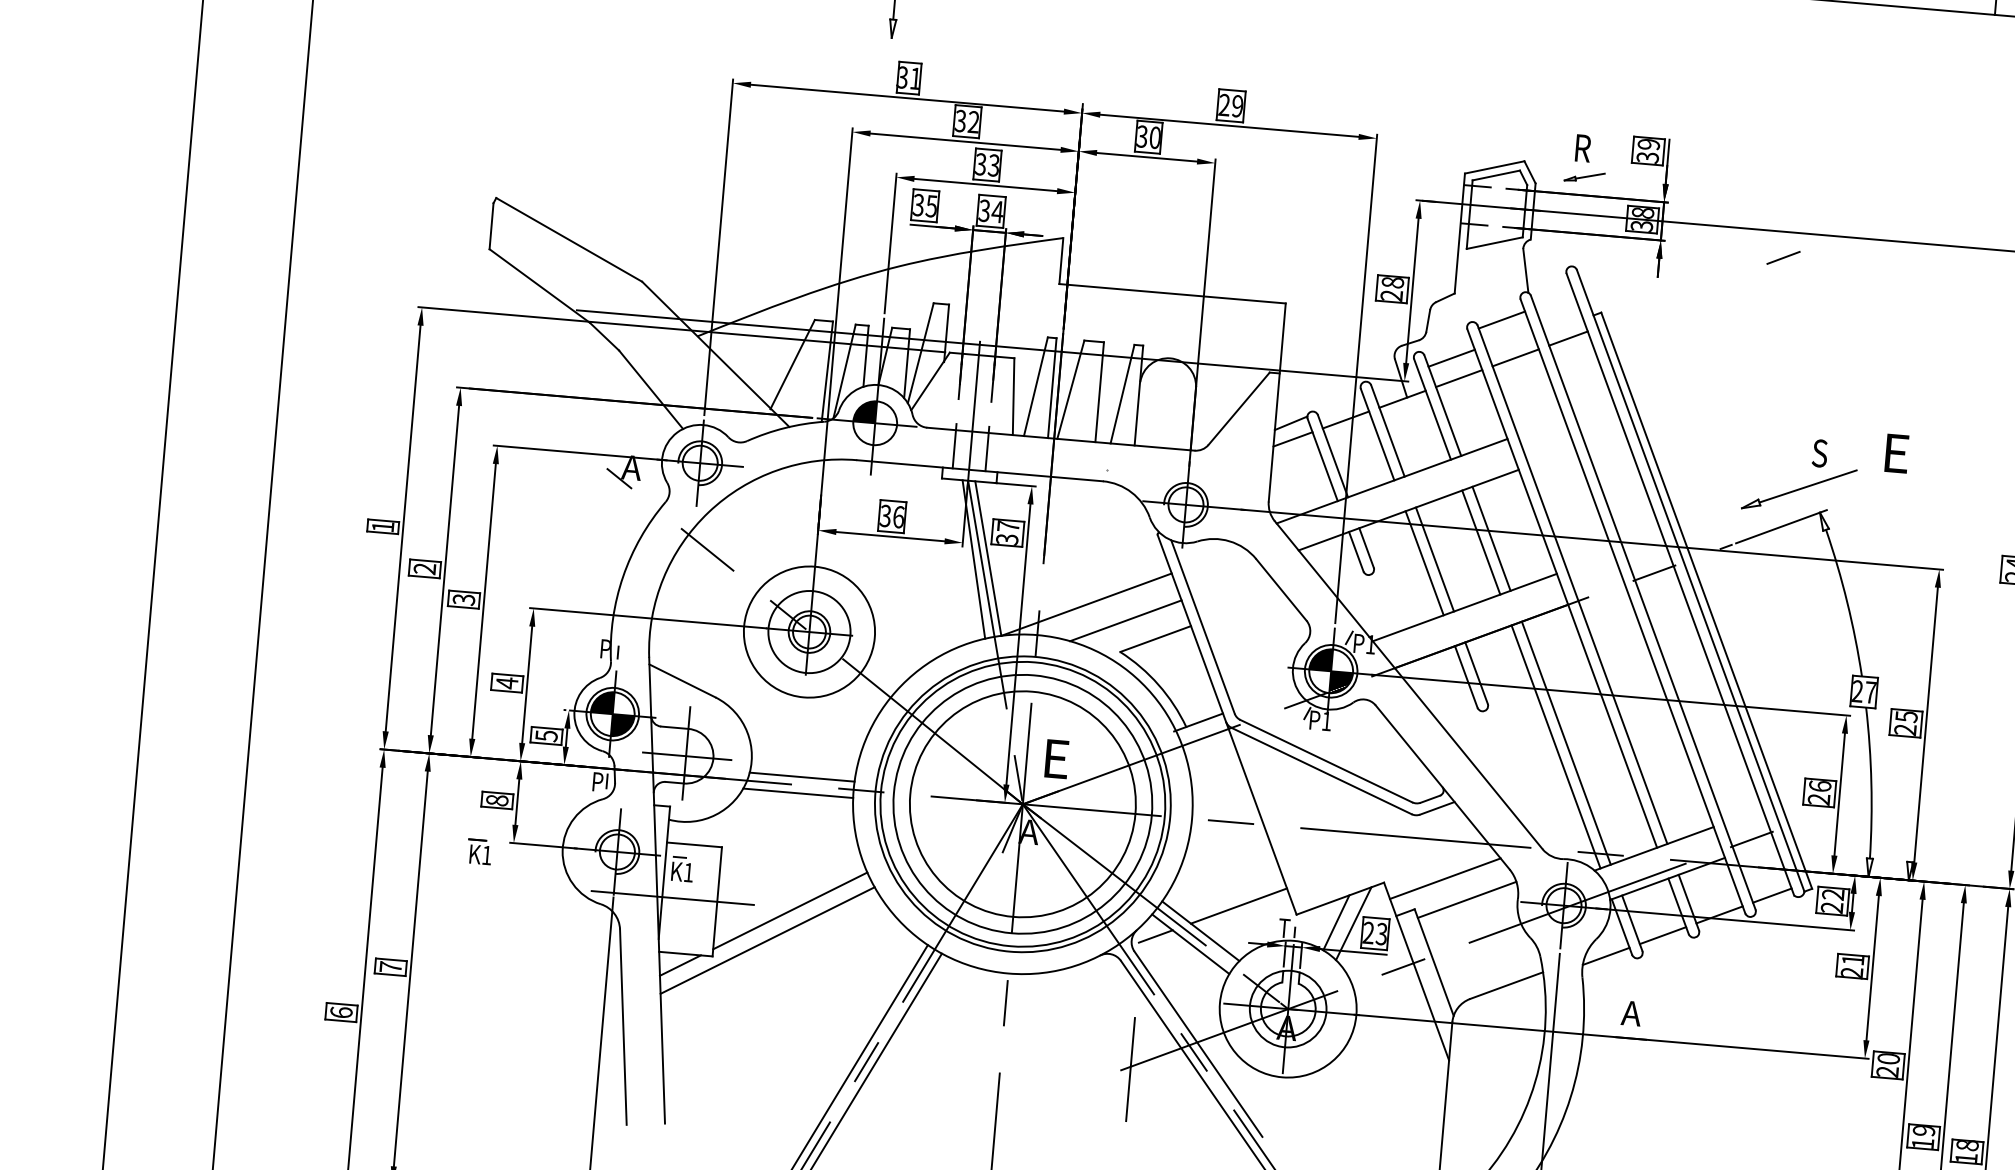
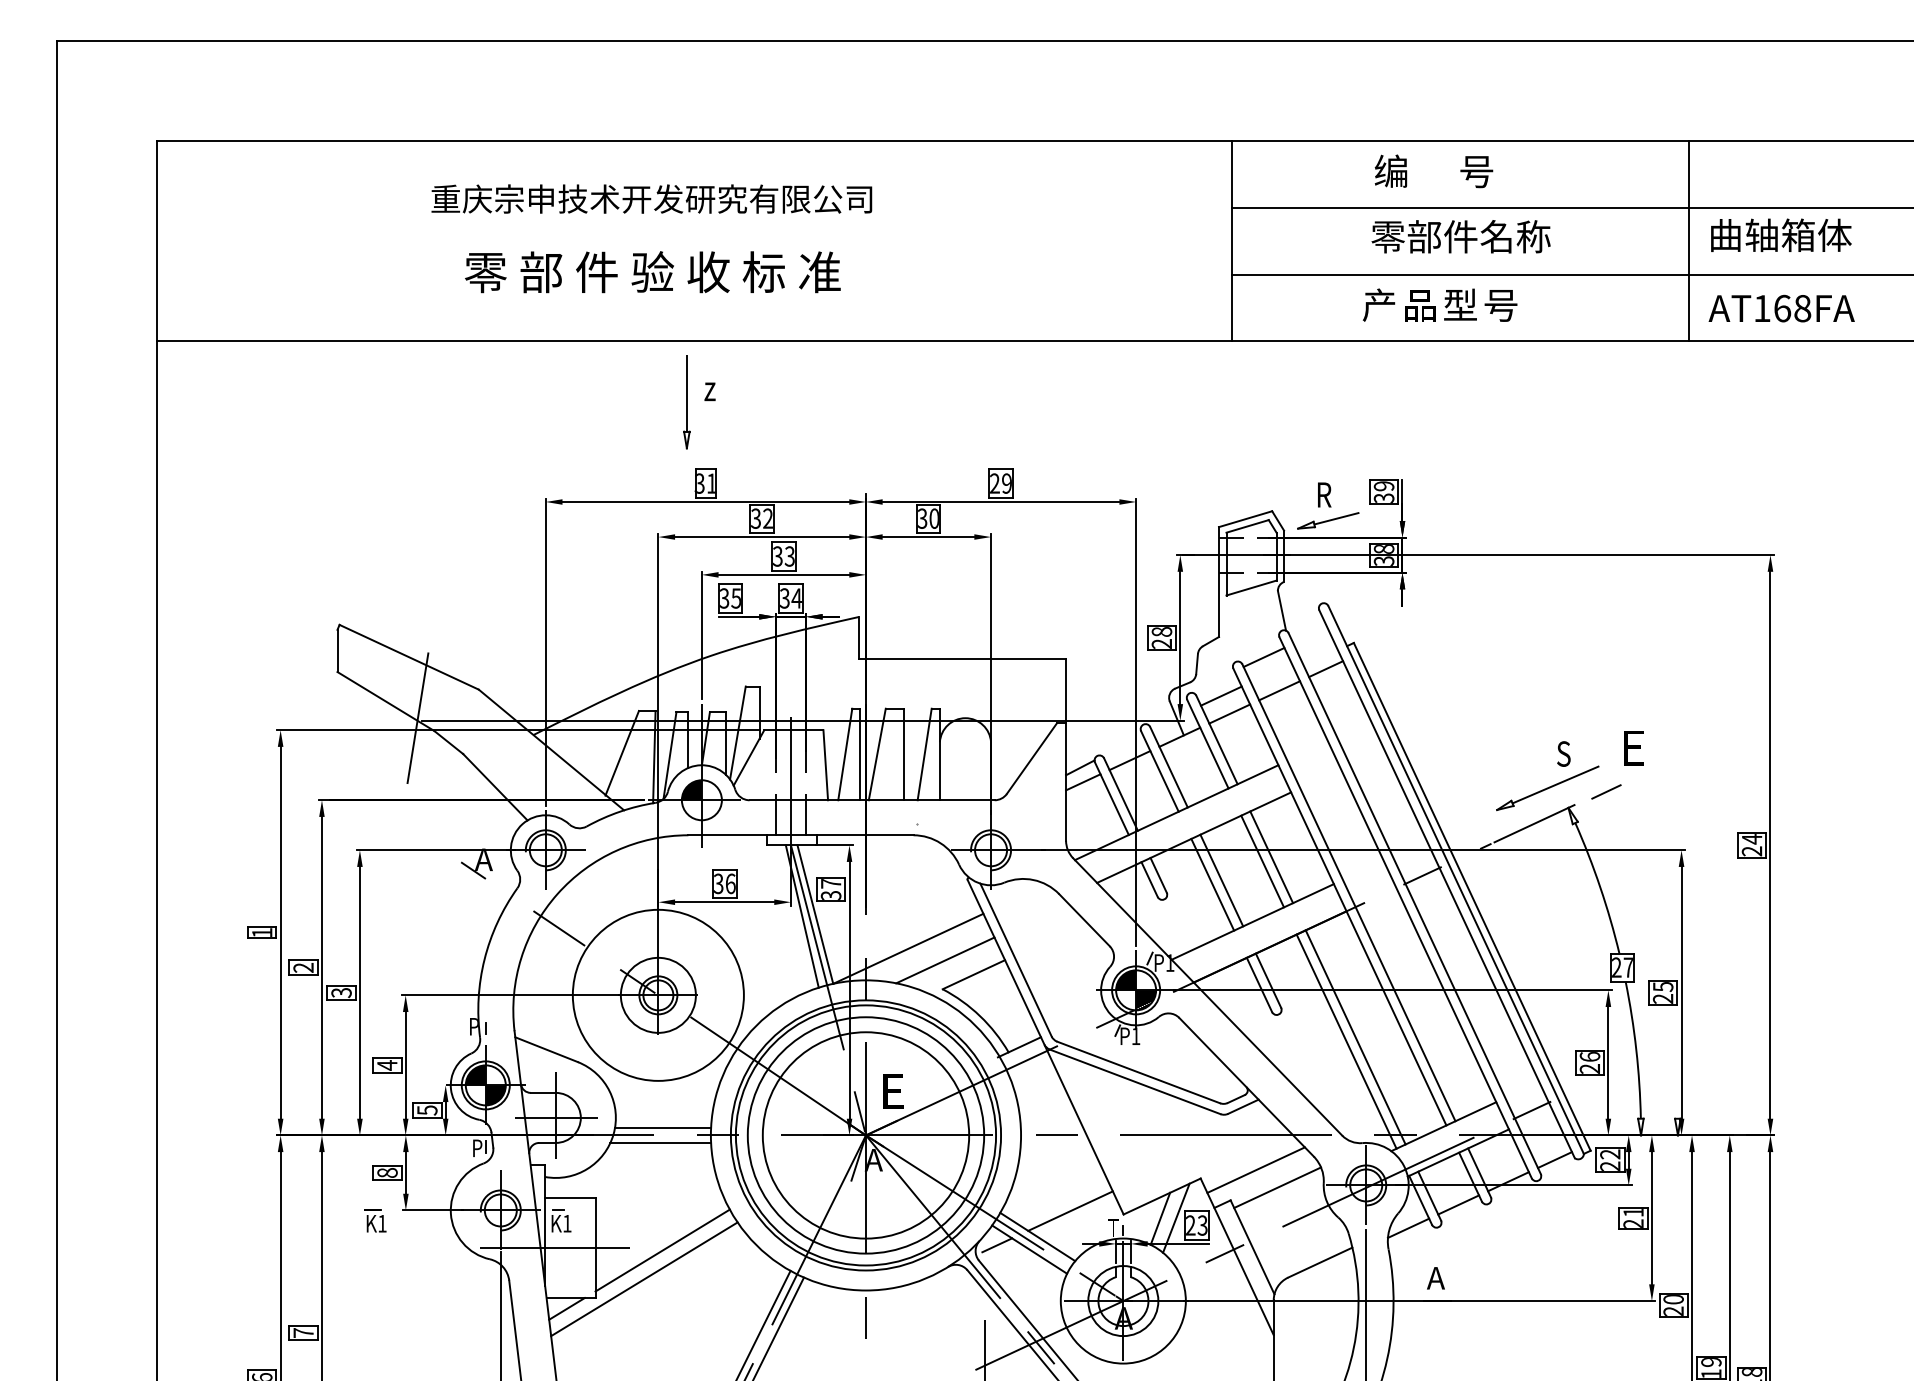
part: (1585, 176) -> (1328, 520), size x1.67
line: (1783, 257) -> (1606, 791), moved
line: (572, 306) -> (417, 717), added
circle: (808, 631) -> (657, 994), size x1.43

